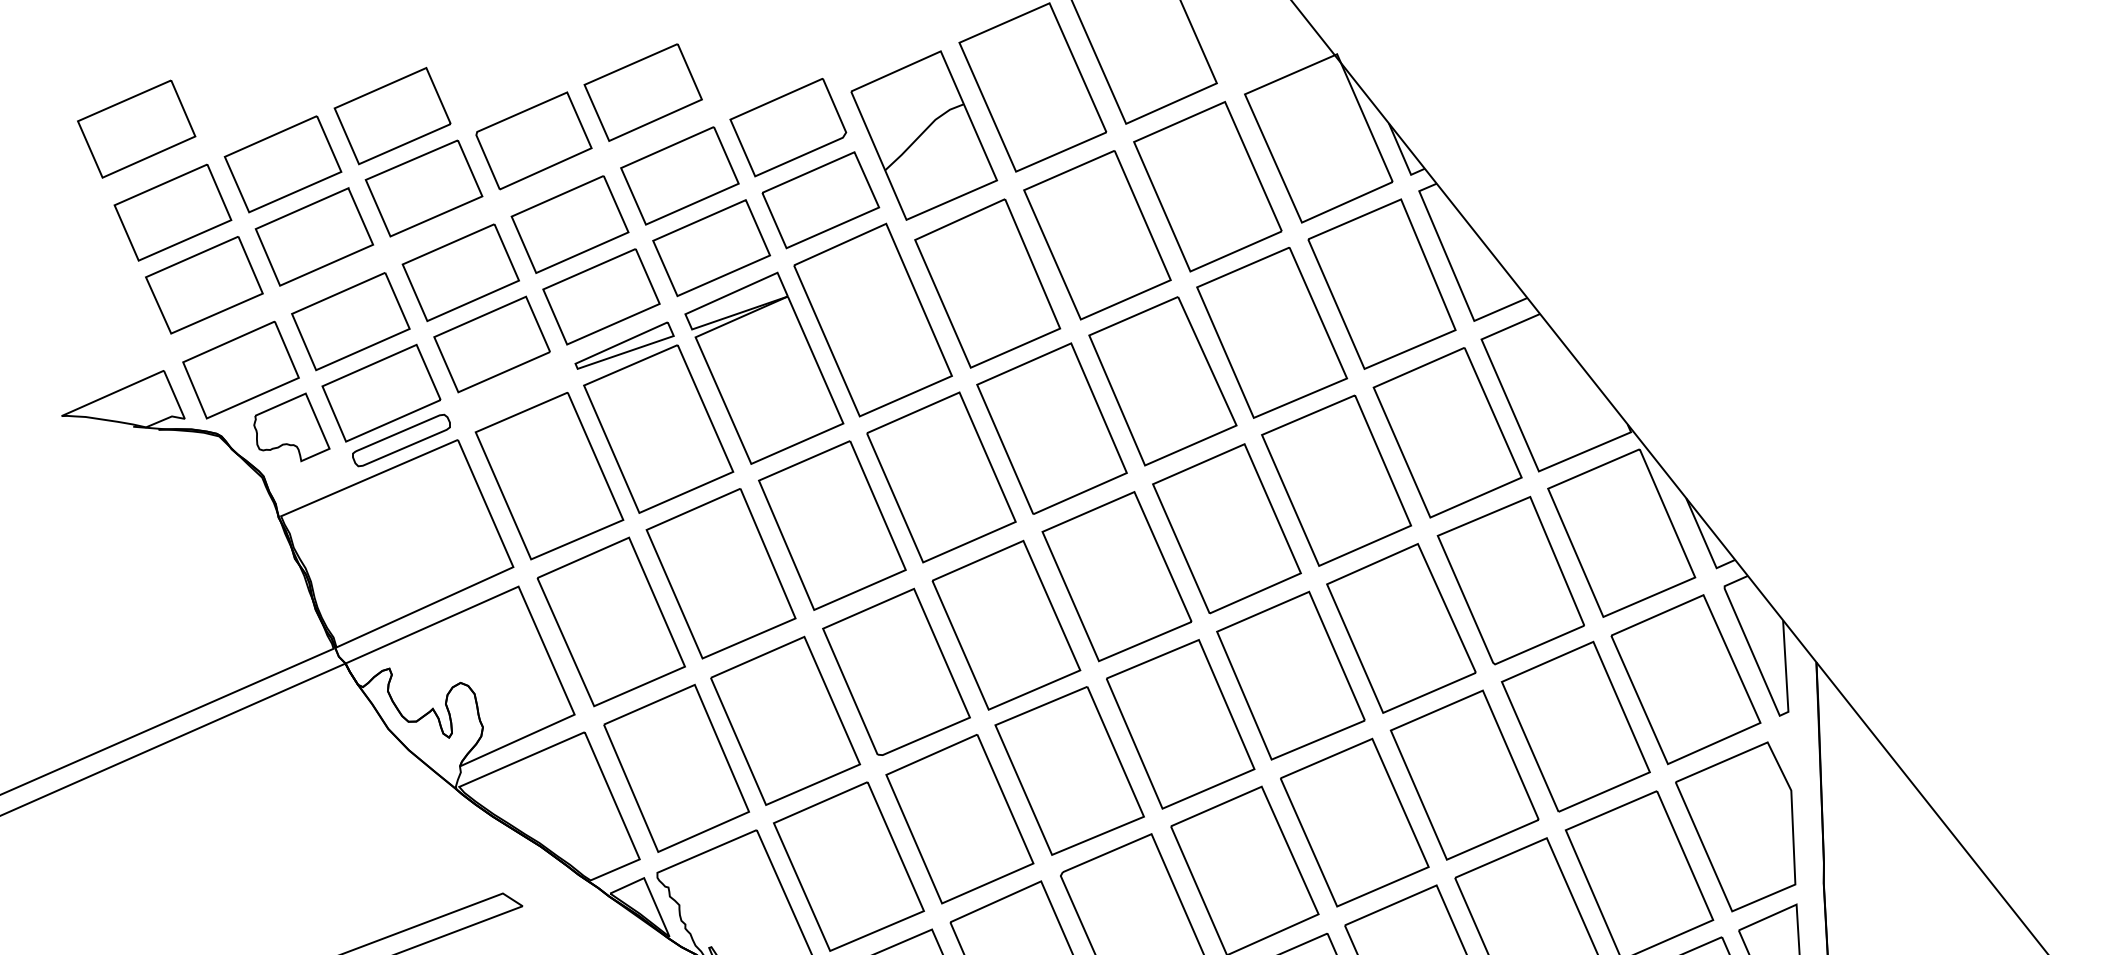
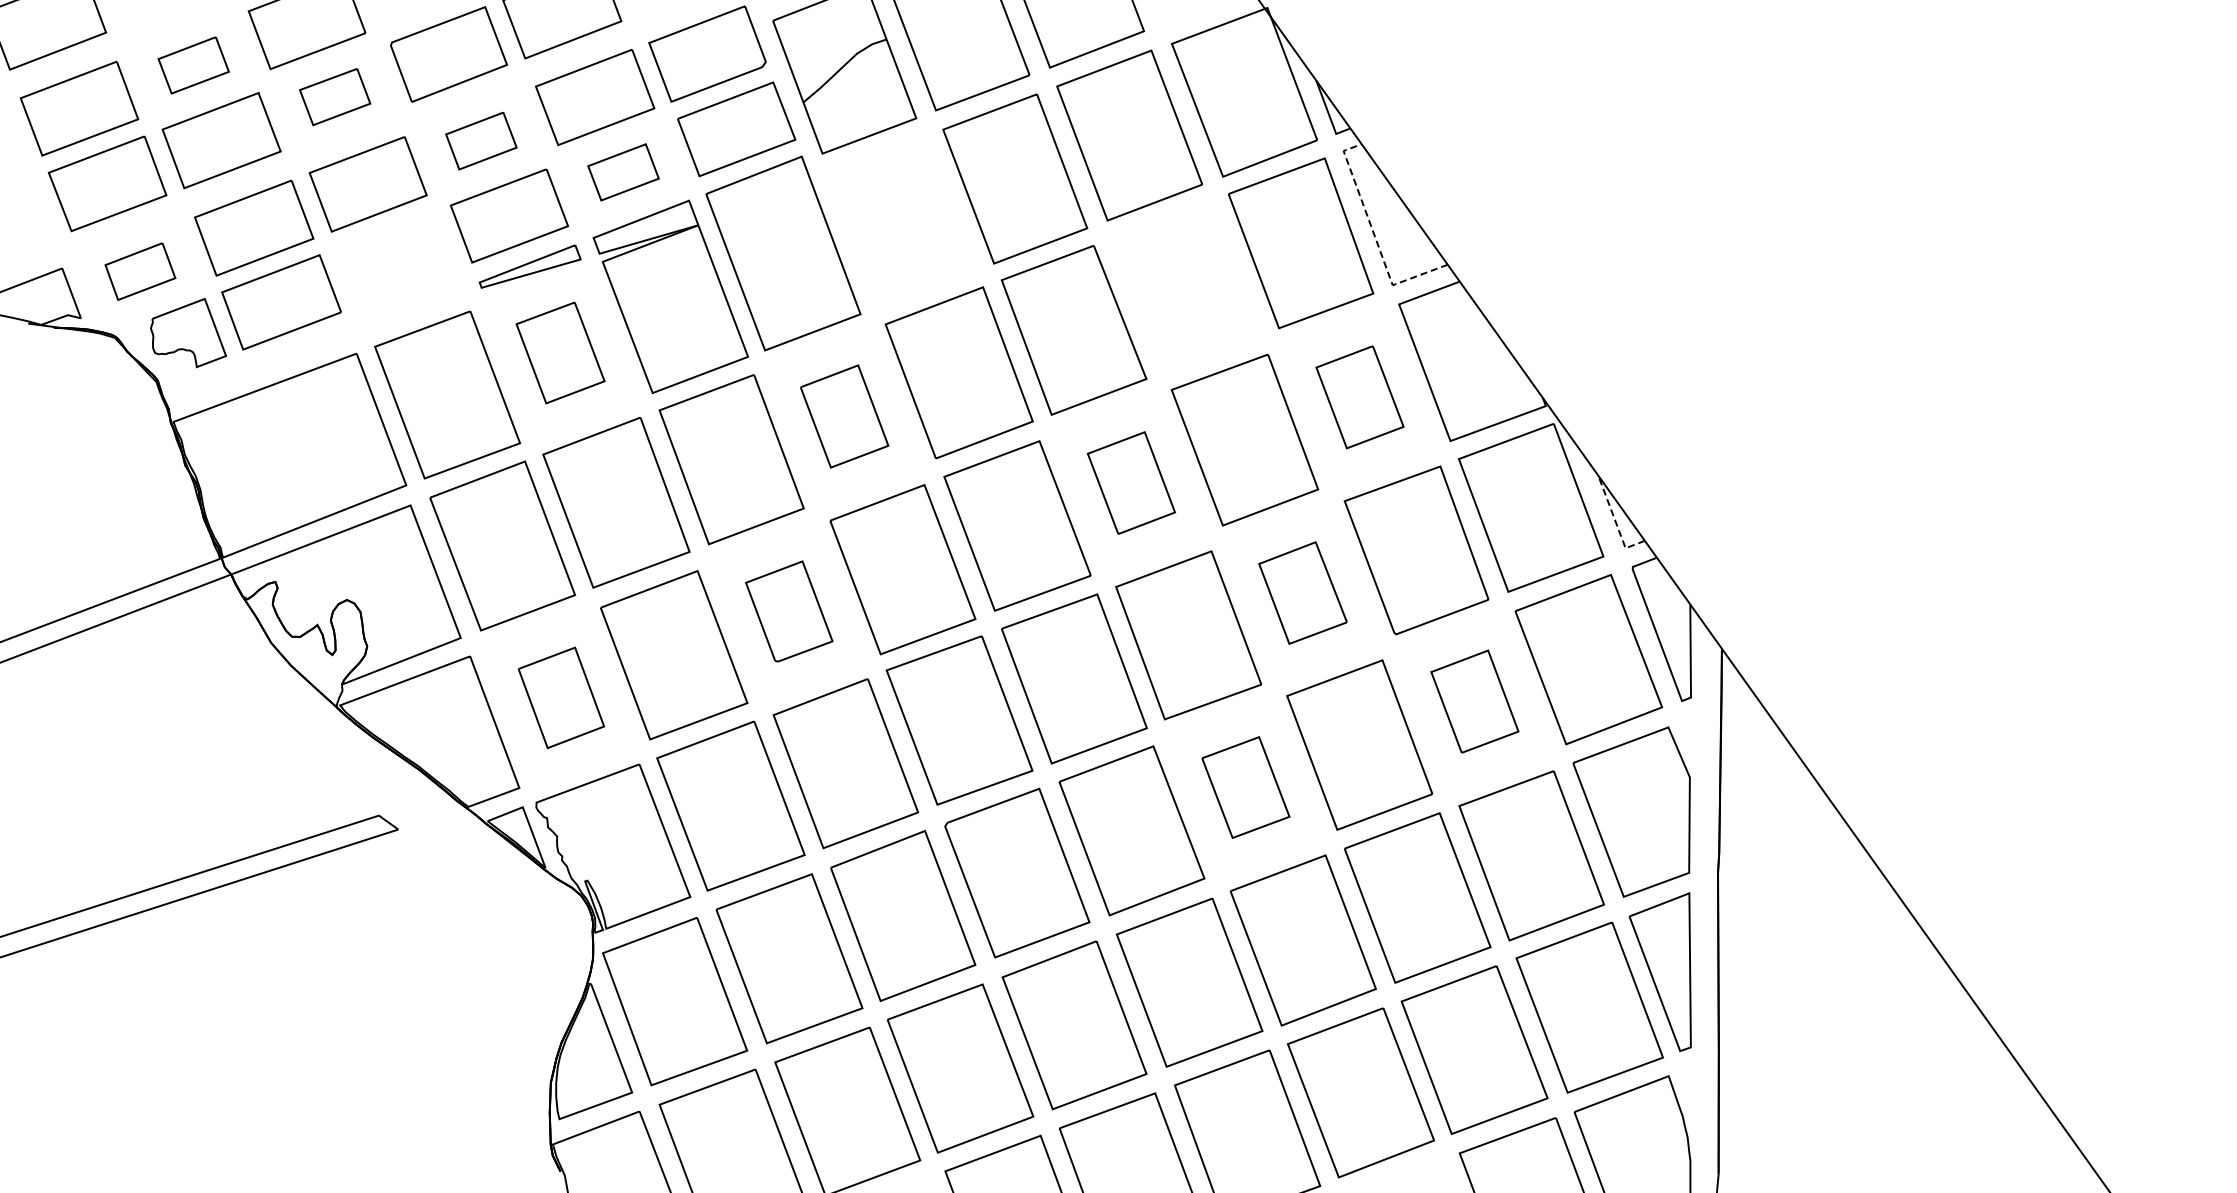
part: (283, 164) -> (193, 65), size x0.6
part: (423, 187) -> (334, 96), size x0.6
part: (570, 223) -> (481, 140), size x0.6
part: (711, 248) -> (623, 172), size x0.6
line: (1453, 272) -> (1374, 235), solid -> dashed
part: (987, 283) -> (901, 222), removed
part: (1271, 332) -> (1186, 286), removed
part: (492, 344) -> (396, 258), removed
part: (241, 369) -> (140, 271), size x0.6
part: (658, 428) -> (560, 352), size x0.6
part: (1447, 433) -> (1359, 397), size x0.6
part: (401, 440) -> (299, 351), removed
part: (941, 477) -> (844, 416), size x0.6
part: (1227, 528) -> (1131, 482), size x0.6
line: (1705, 543) -> (1615, 522), solid -> dashed
part: (1400, 627) -> (1302, 592), size x0.6
part: (896, 672) -> (789, 611), size x0.6
part: (1575, 726) -> (1474, 701), size x0.6
part: (676, 768) -> (561, 697), size x0.6
part: (1354, 822) -> (1245, 787), size x0.6

